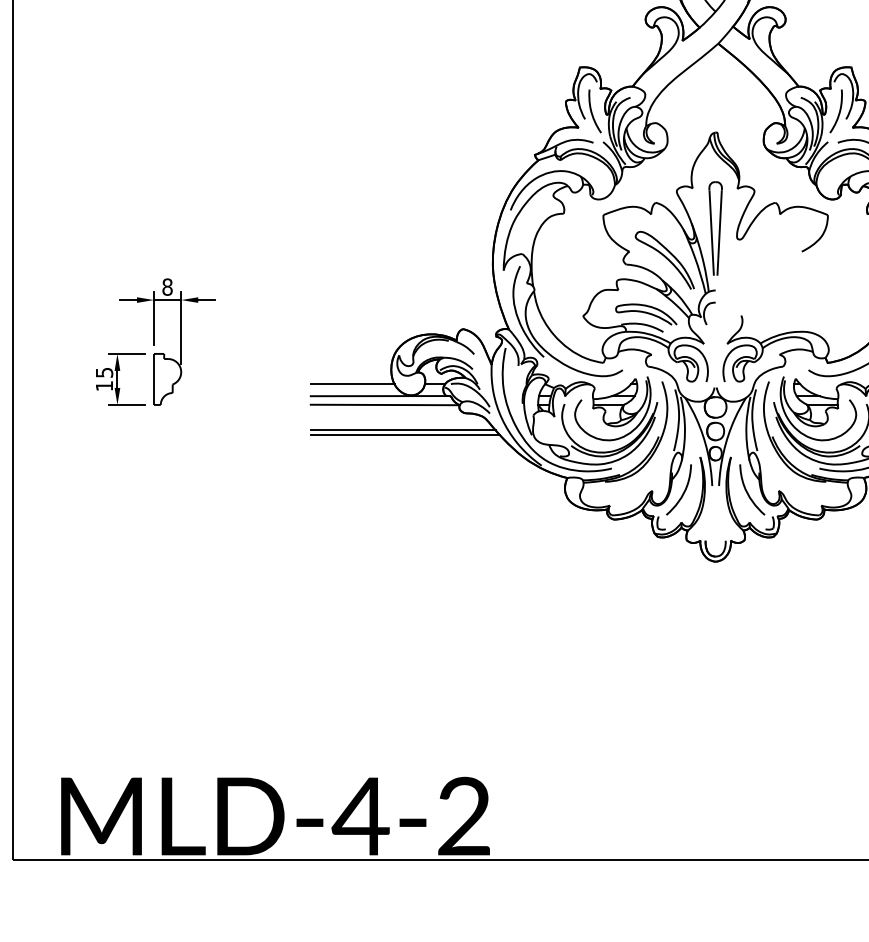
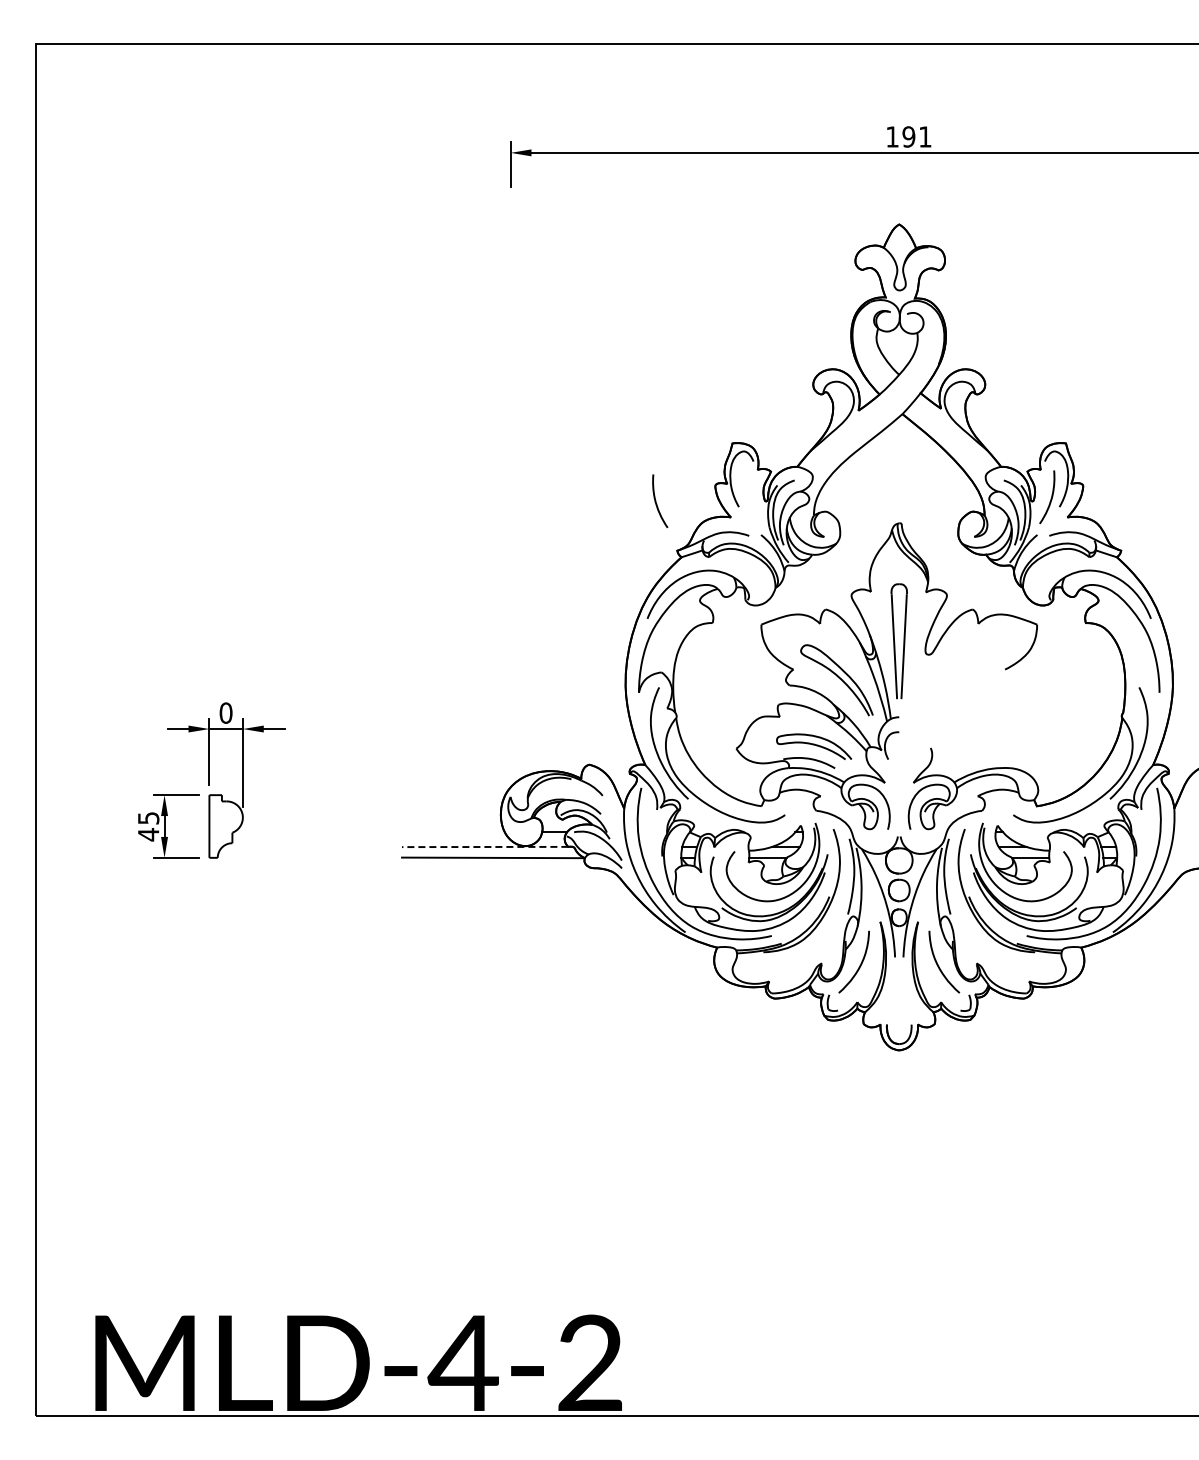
curve: (592, 110) -> (656, 500), moved
text: (167, 286) -> (225, 712), 8 -> 0
line: (352, 384) -> (453, 832), removed
text: (104, 385) -> (148, 834), 15 -> 45
line: (377, 396) -> (484, 847), solid -> dashed
line: (403, 429) -> (515, 888), removed
line: (405, 435) -> (518, 895), removed

